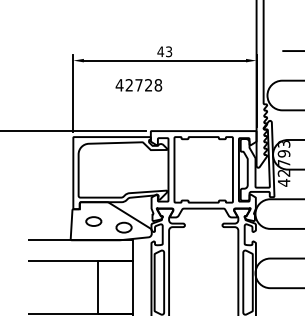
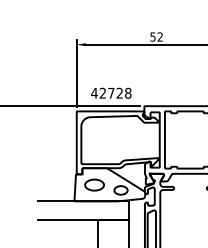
text: (164, 51) -> (156, 36), 43 -> 52
text: (138, 85) -> (110, 93), moved
part: (93, 221) -> (94, 185), size x1.43

